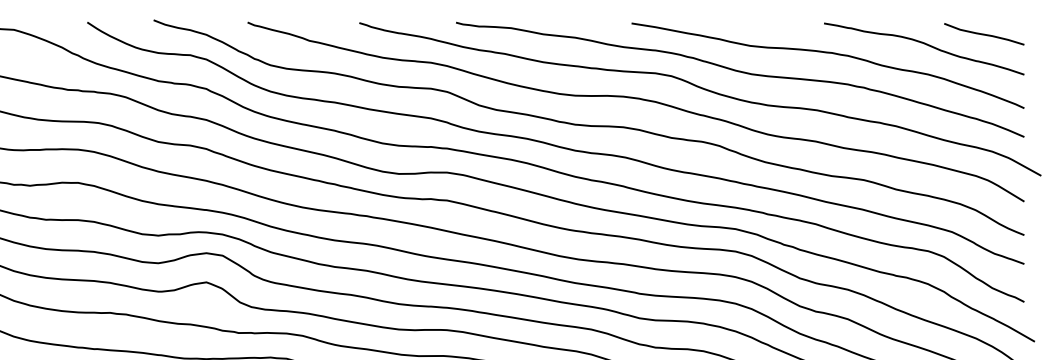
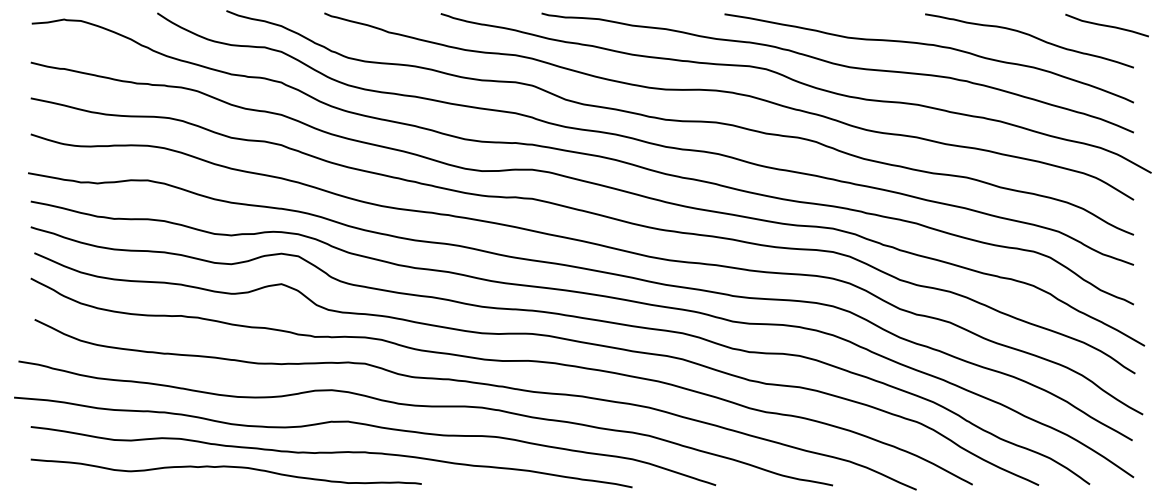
curve: (983, 34) -> (1106, 25), moved

